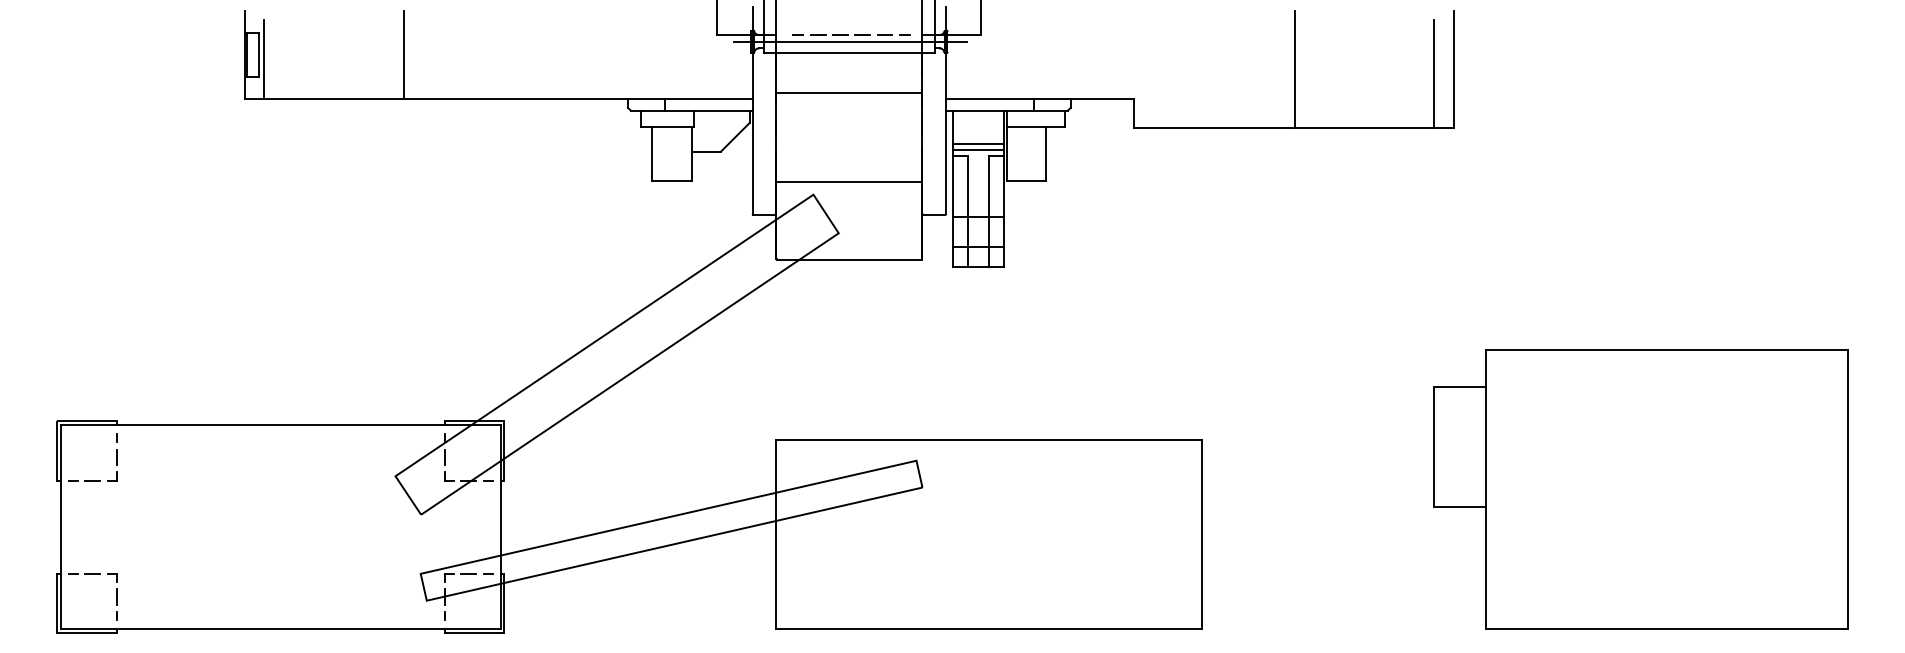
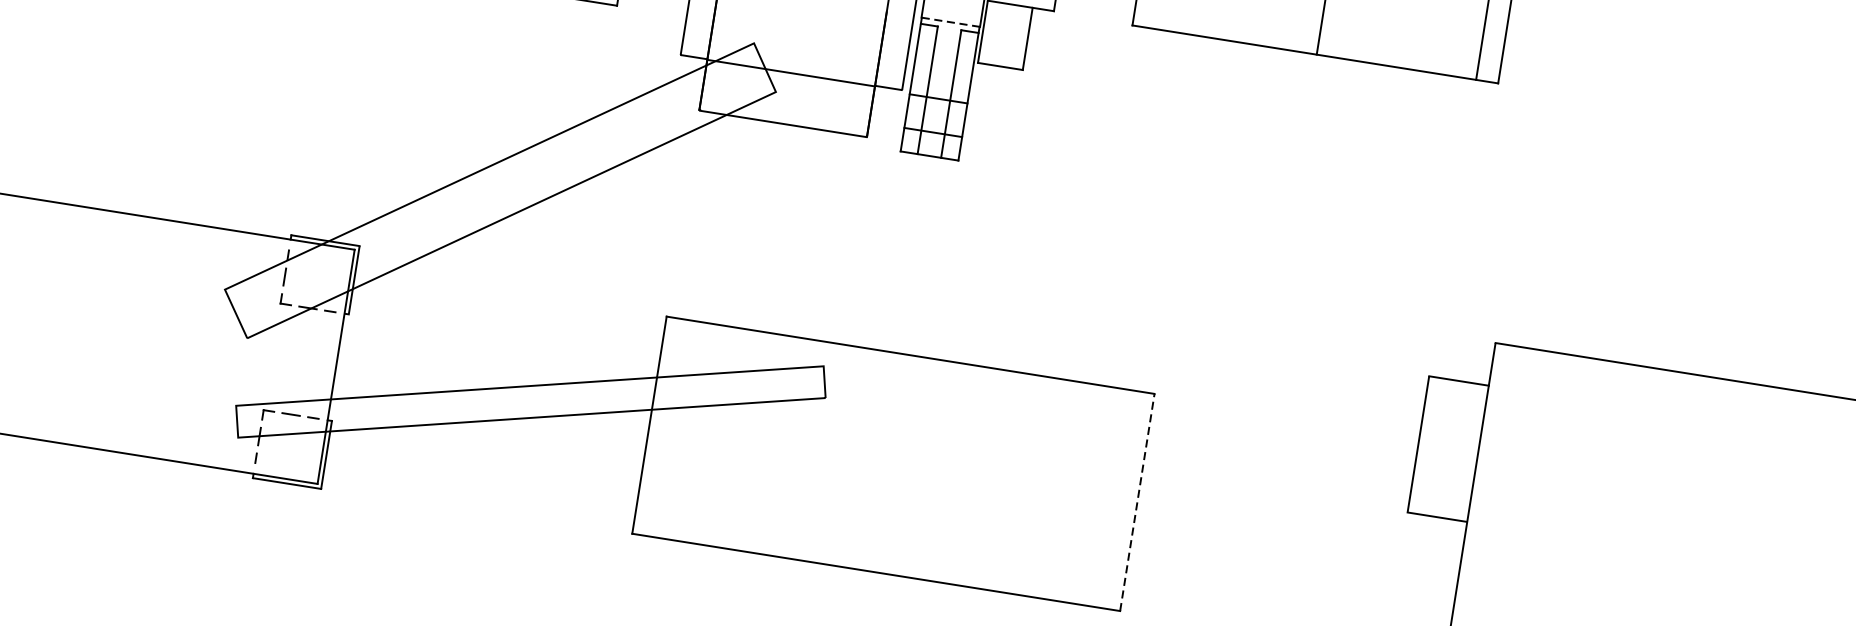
line: (978, 144) -> (951, 15), removed
line: (978, 150) -> (950, 22), solid -> dashed
line: (849, 182) -> (791, 73), moved
line: (1202, 534) -> (1137, 502), solid -> dashed

